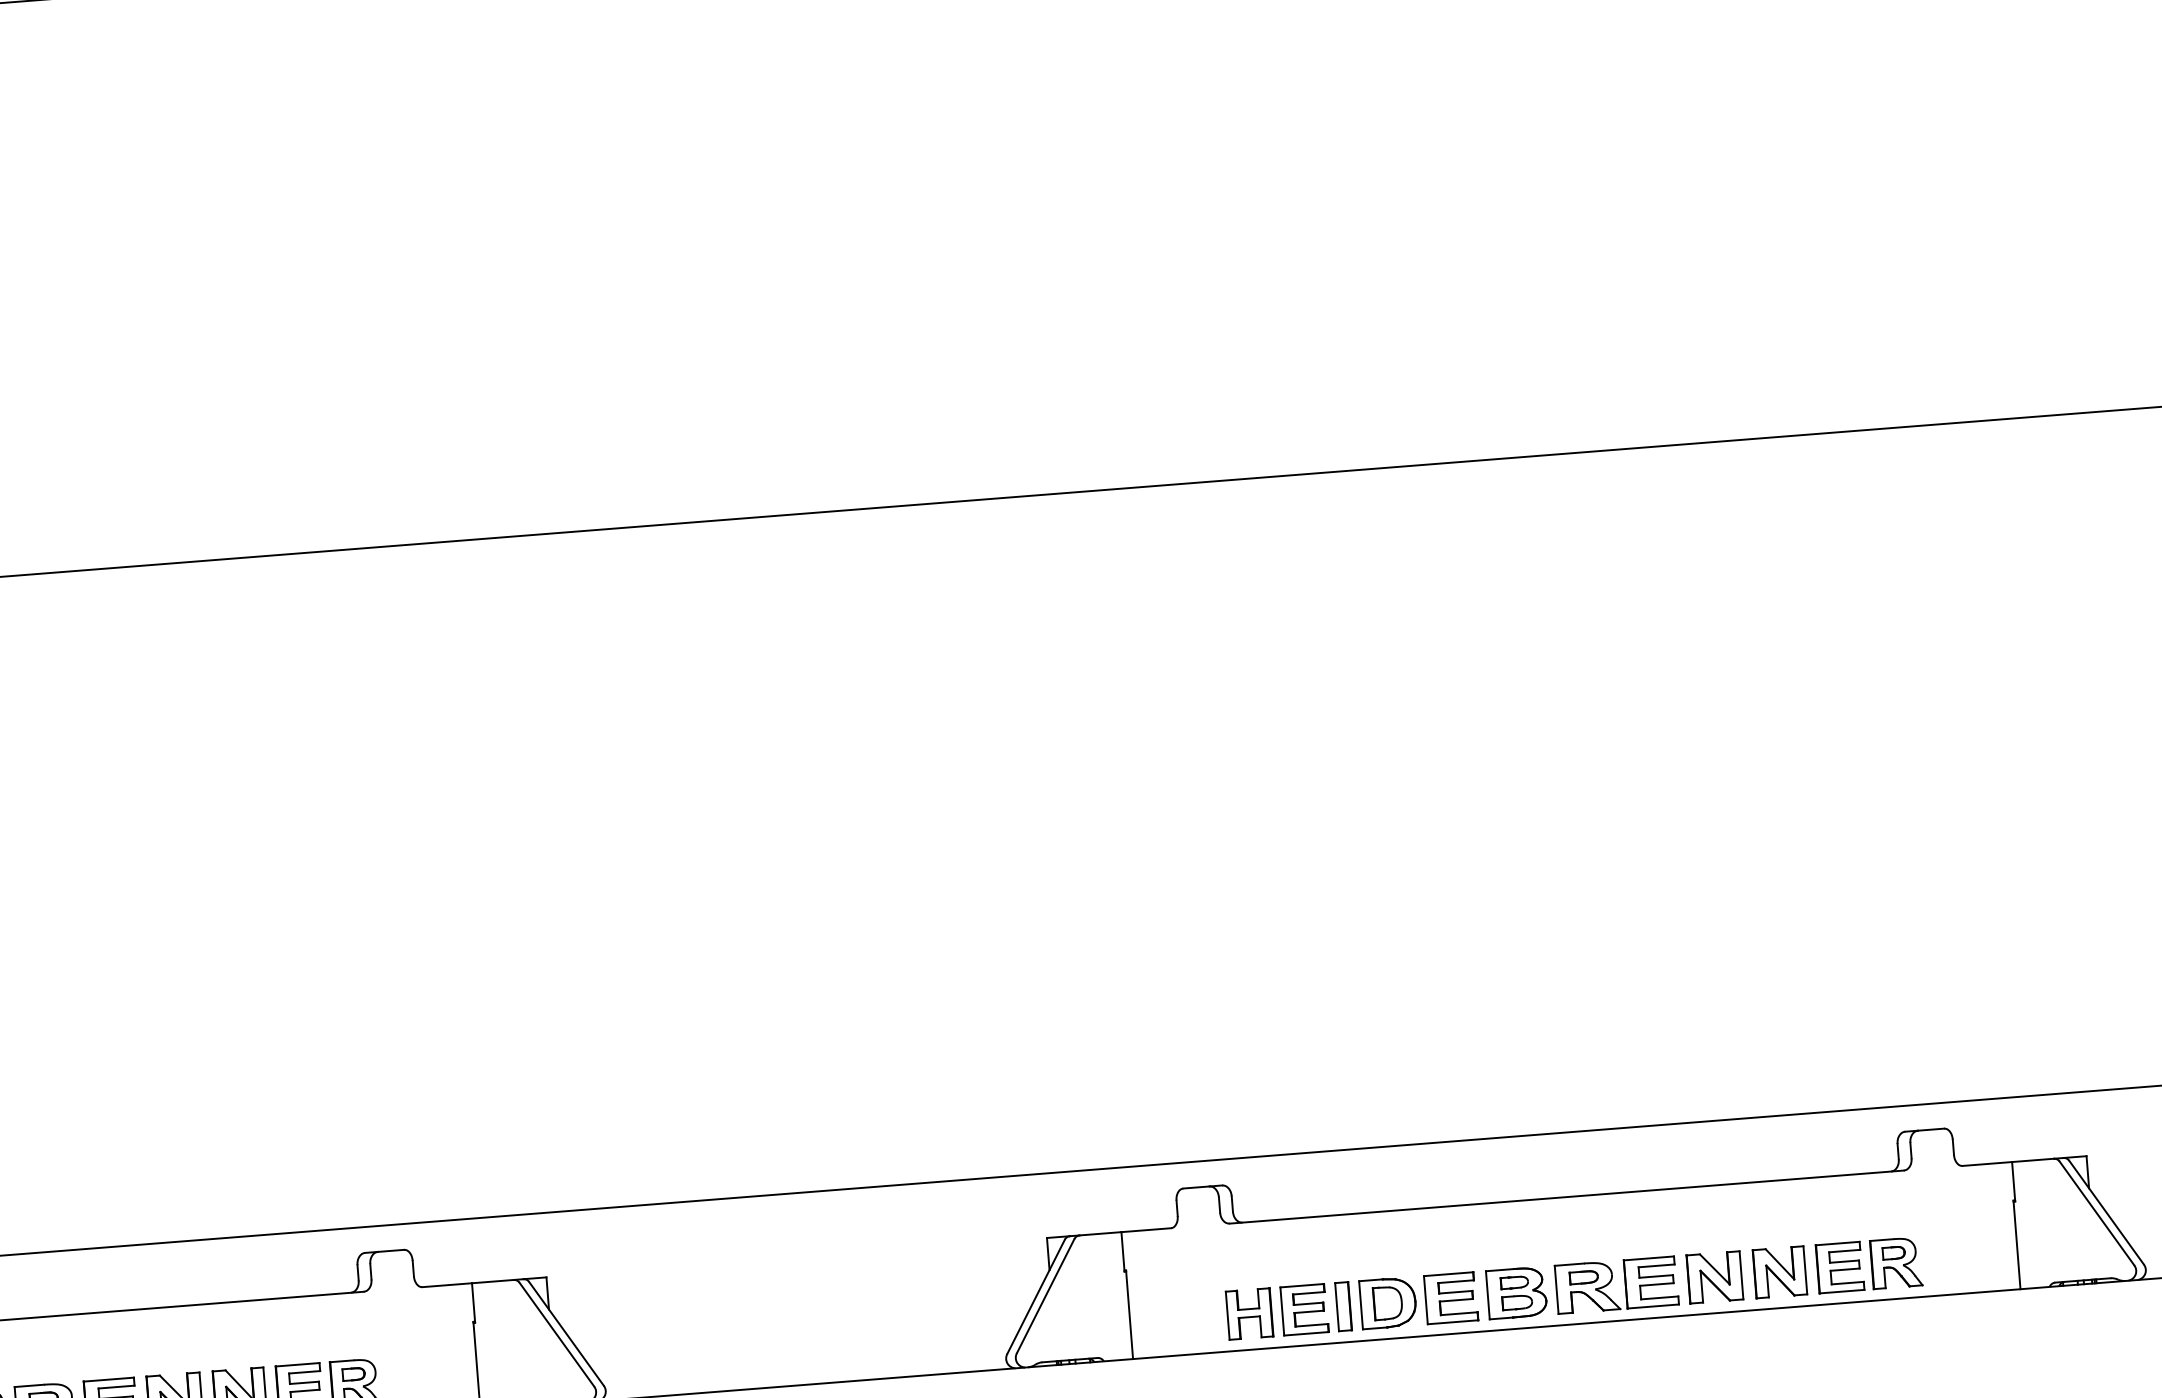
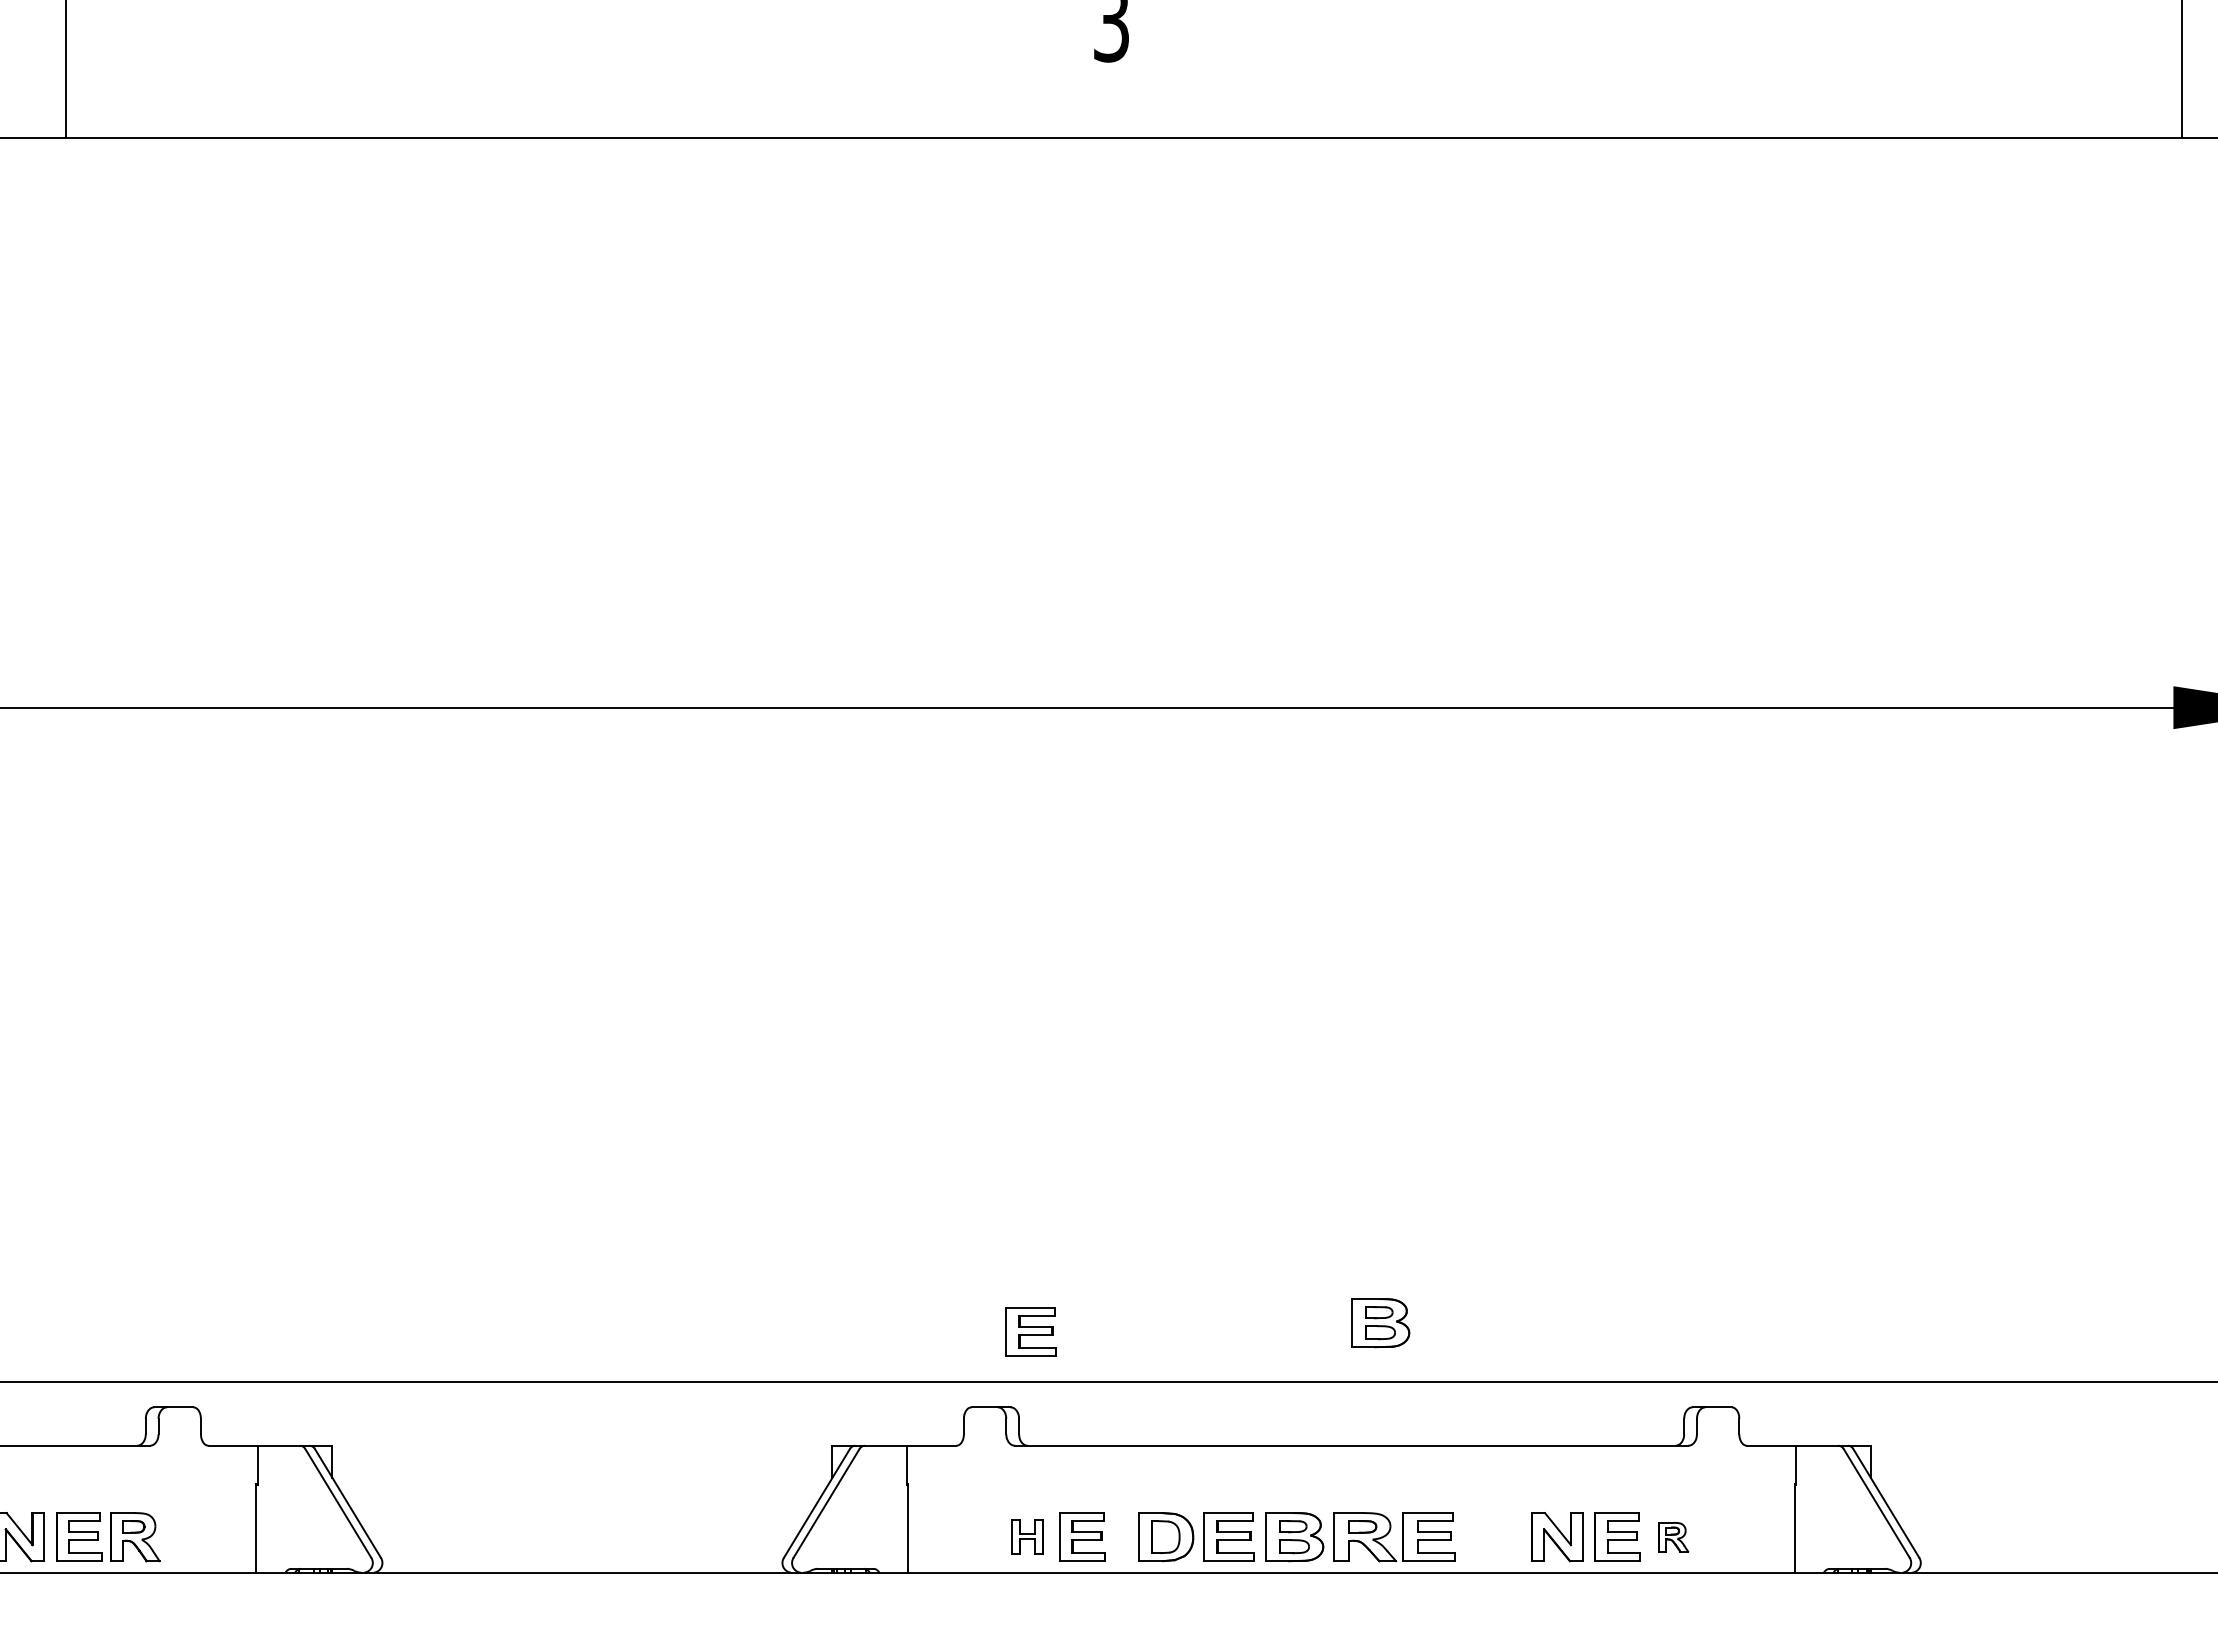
part: (1586, 1072) -> (1380, 1323), added
part: (1236, 1108) -> (1030, 1331), added
part: (1896, 1263) -> (1673, 1537), size x0.6
part: (1715, 1277) -> (1492, 1537), removed
part: (1343, 1306) -> (1121, 1536), removed
part: (1249, 1313) -> (1027, 1536), size x0.7

